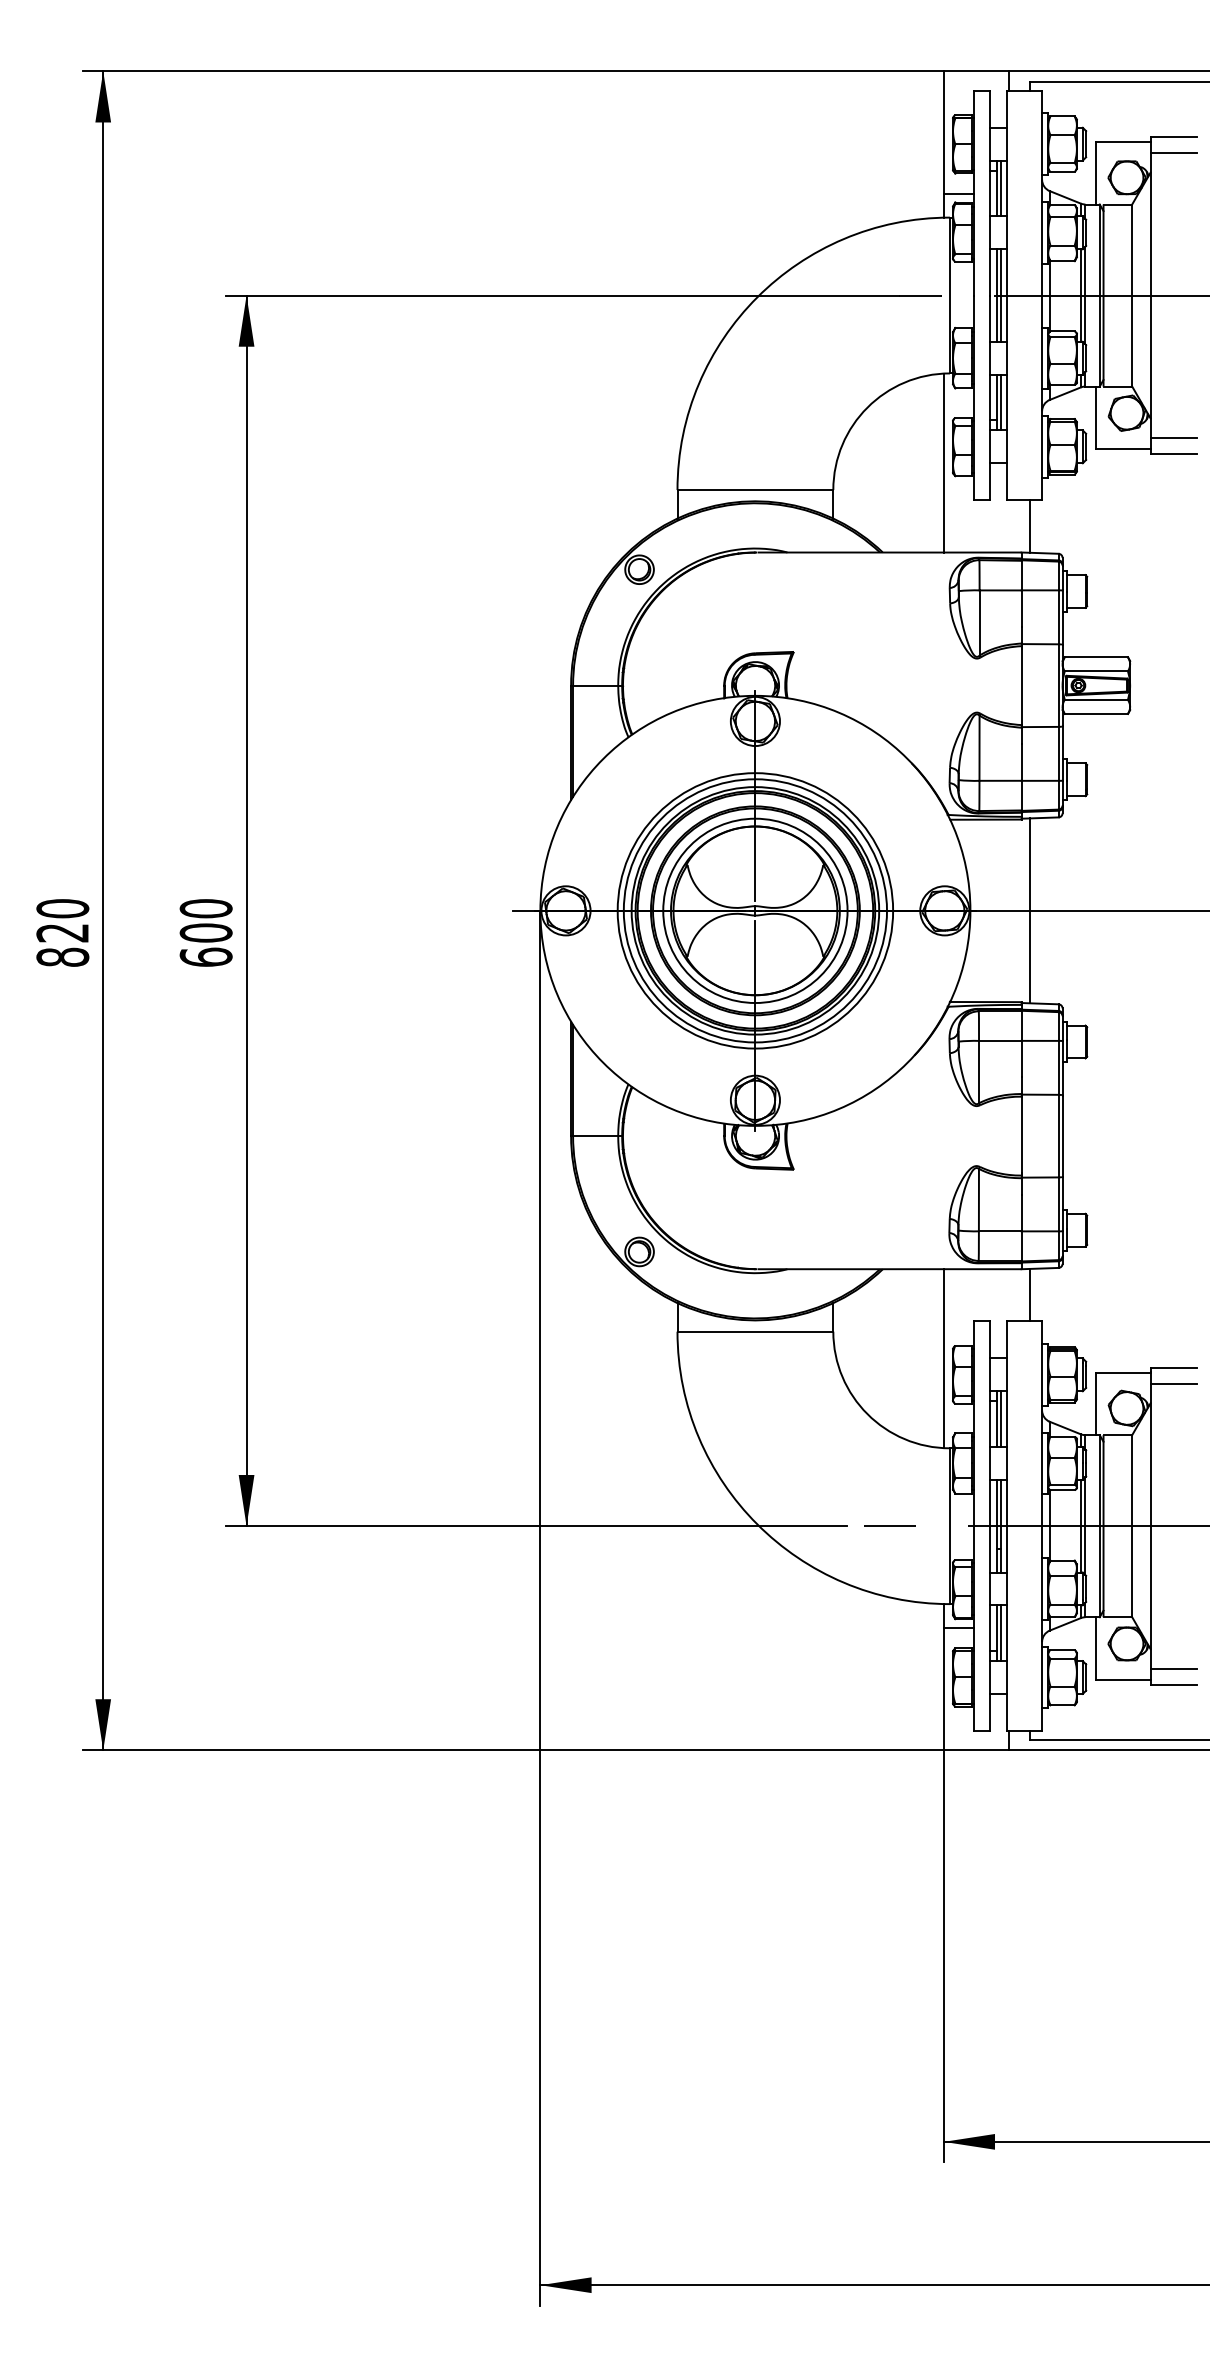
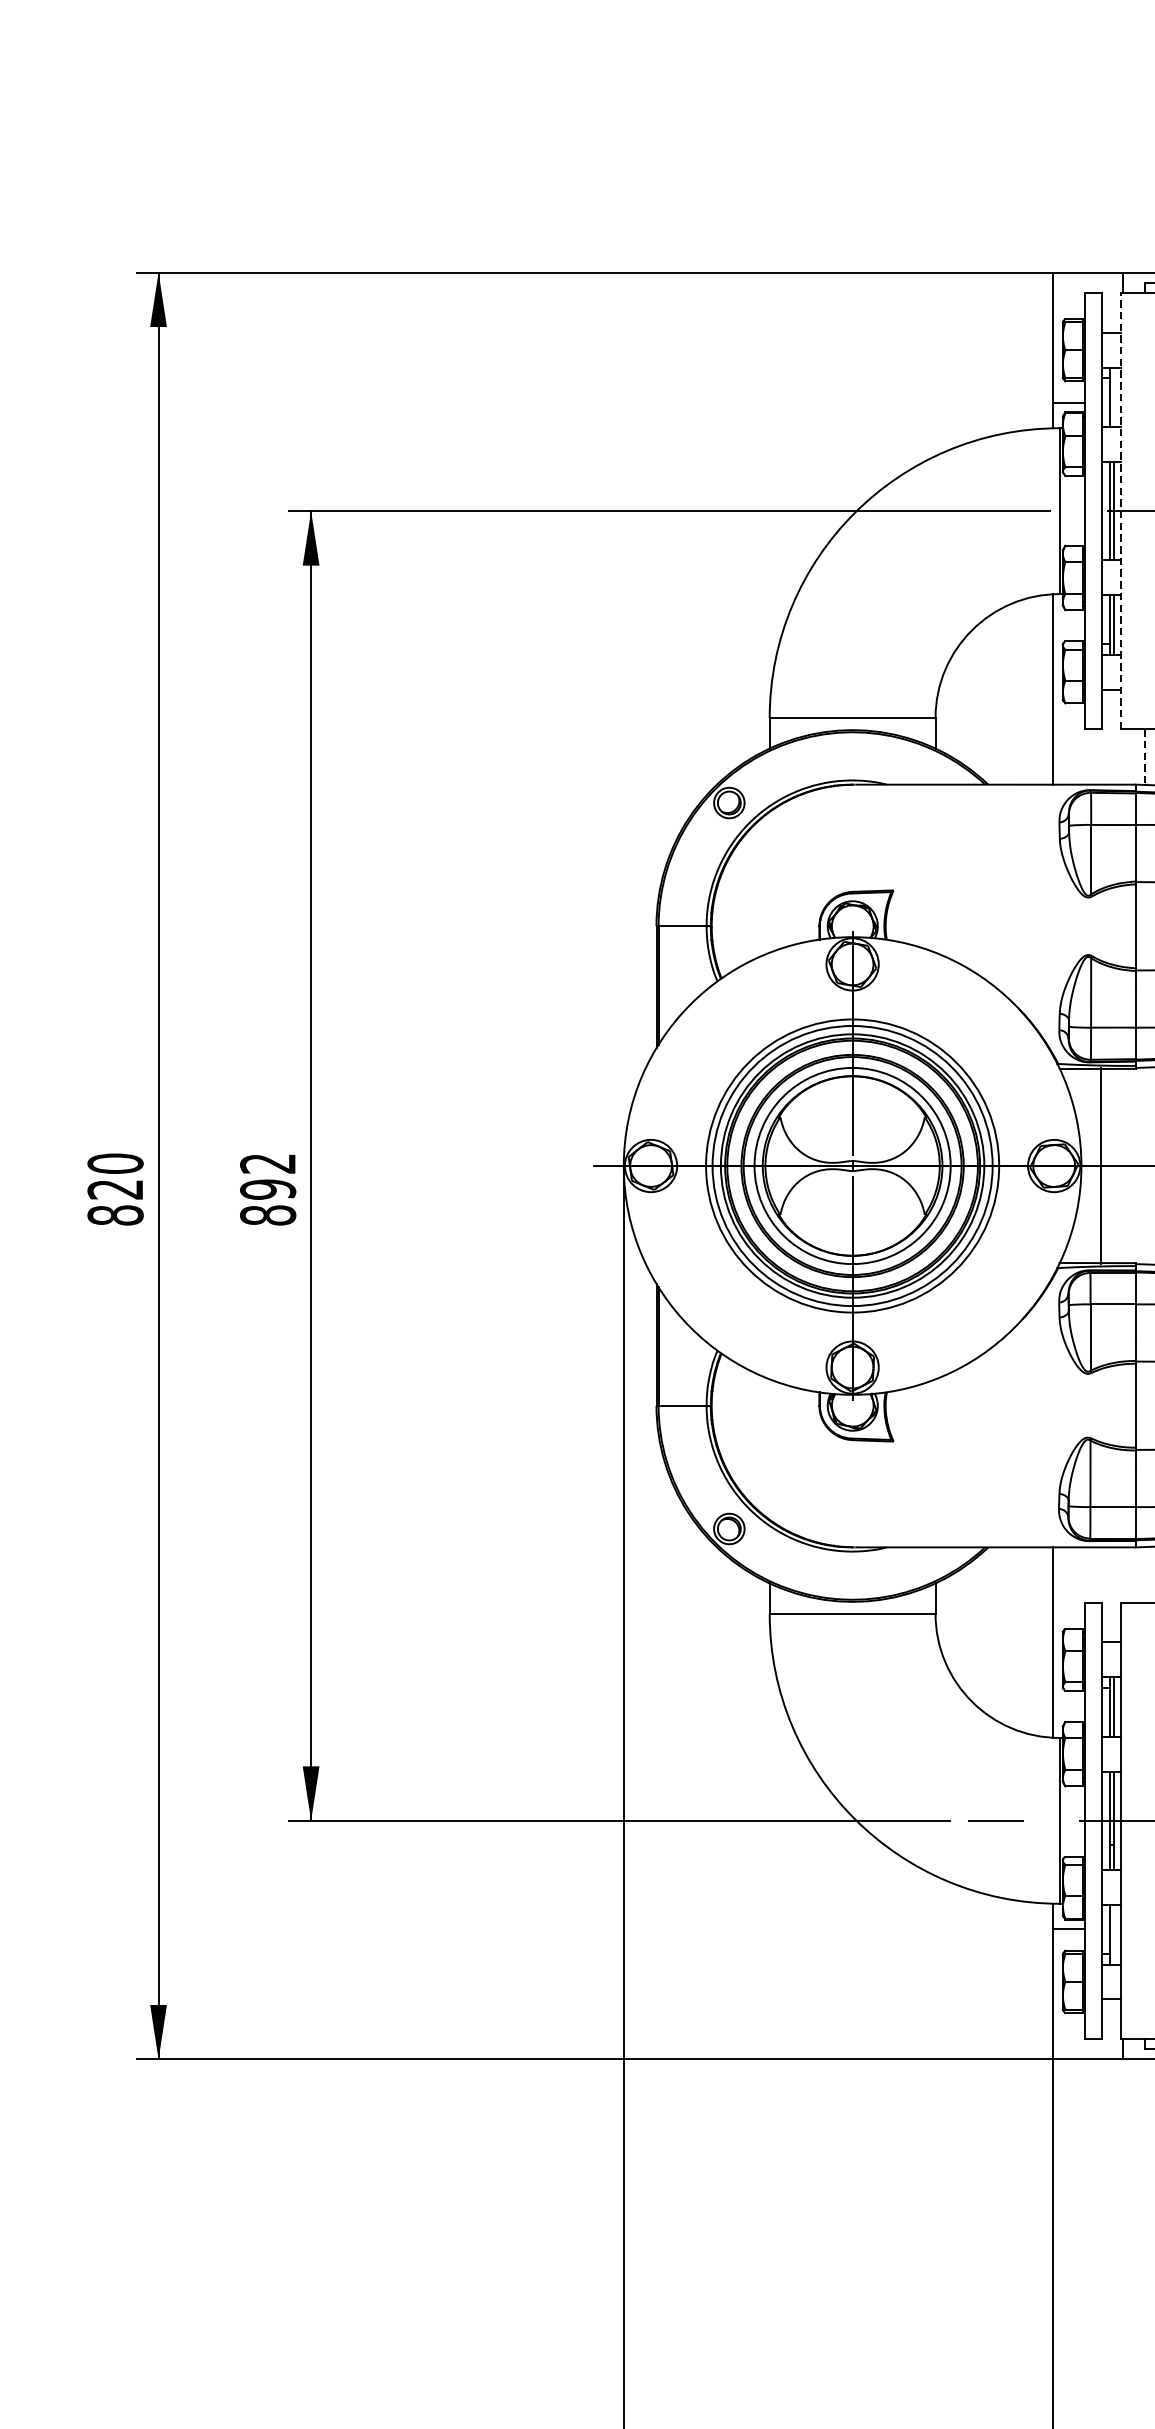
line: (1001, 188) -> (1114, 397), removed
line: (1007, 295) -> (1120, 511), solid -> dashed
line: (1029, 527) -> (1144, 758), solid -> dashed
line: (1029, 910) -> (1100, 1165), moved
text: (205, 932) -> (267, 1189), 600 -> 892
line: (1029, 1294) -> (1144, 1574), removed
line: (1001, 1633) -> (1114, 1935), removed

